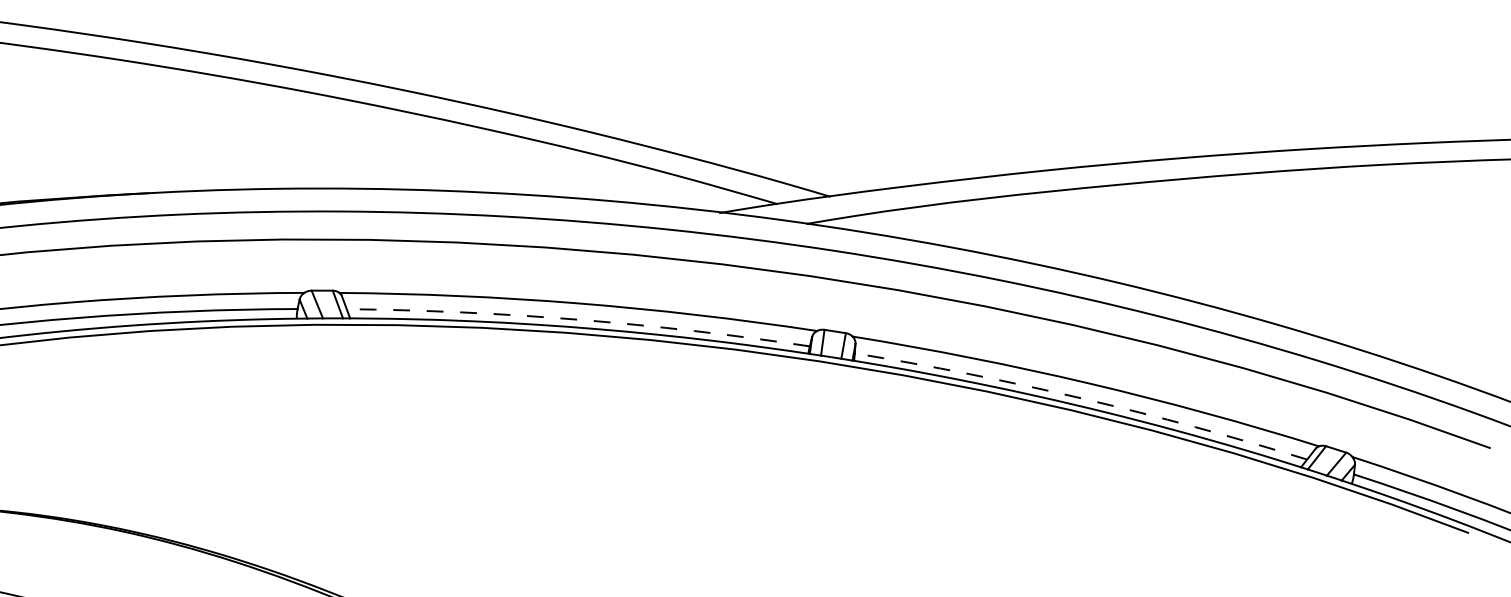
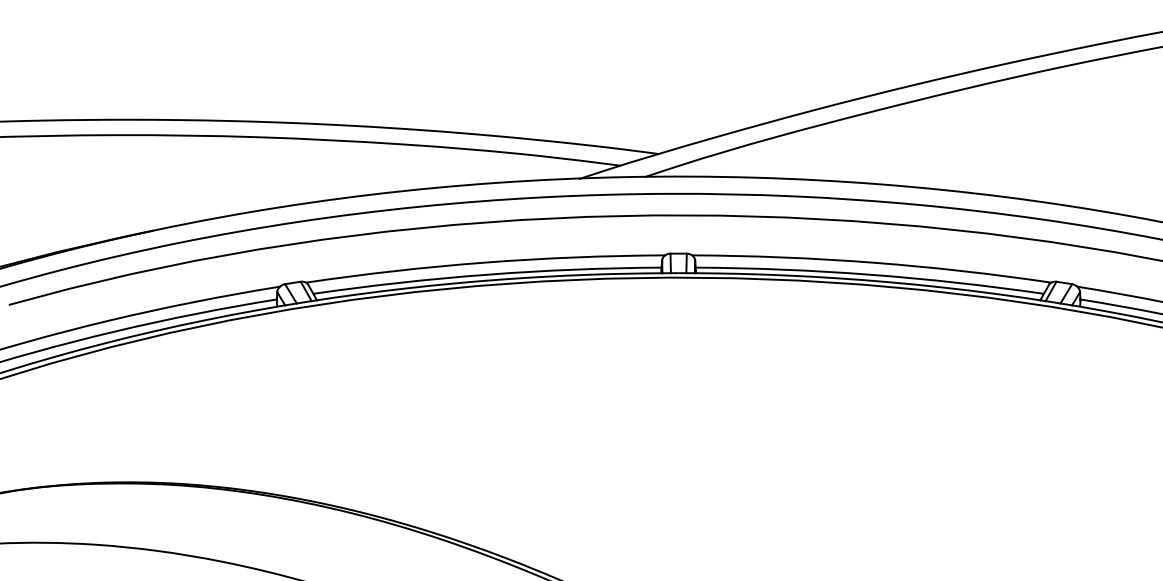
arc: (579, 319) -> (487, 274), dashed -> solid
arc: (1083, 398) -> (870, 274), dashed -> solid

